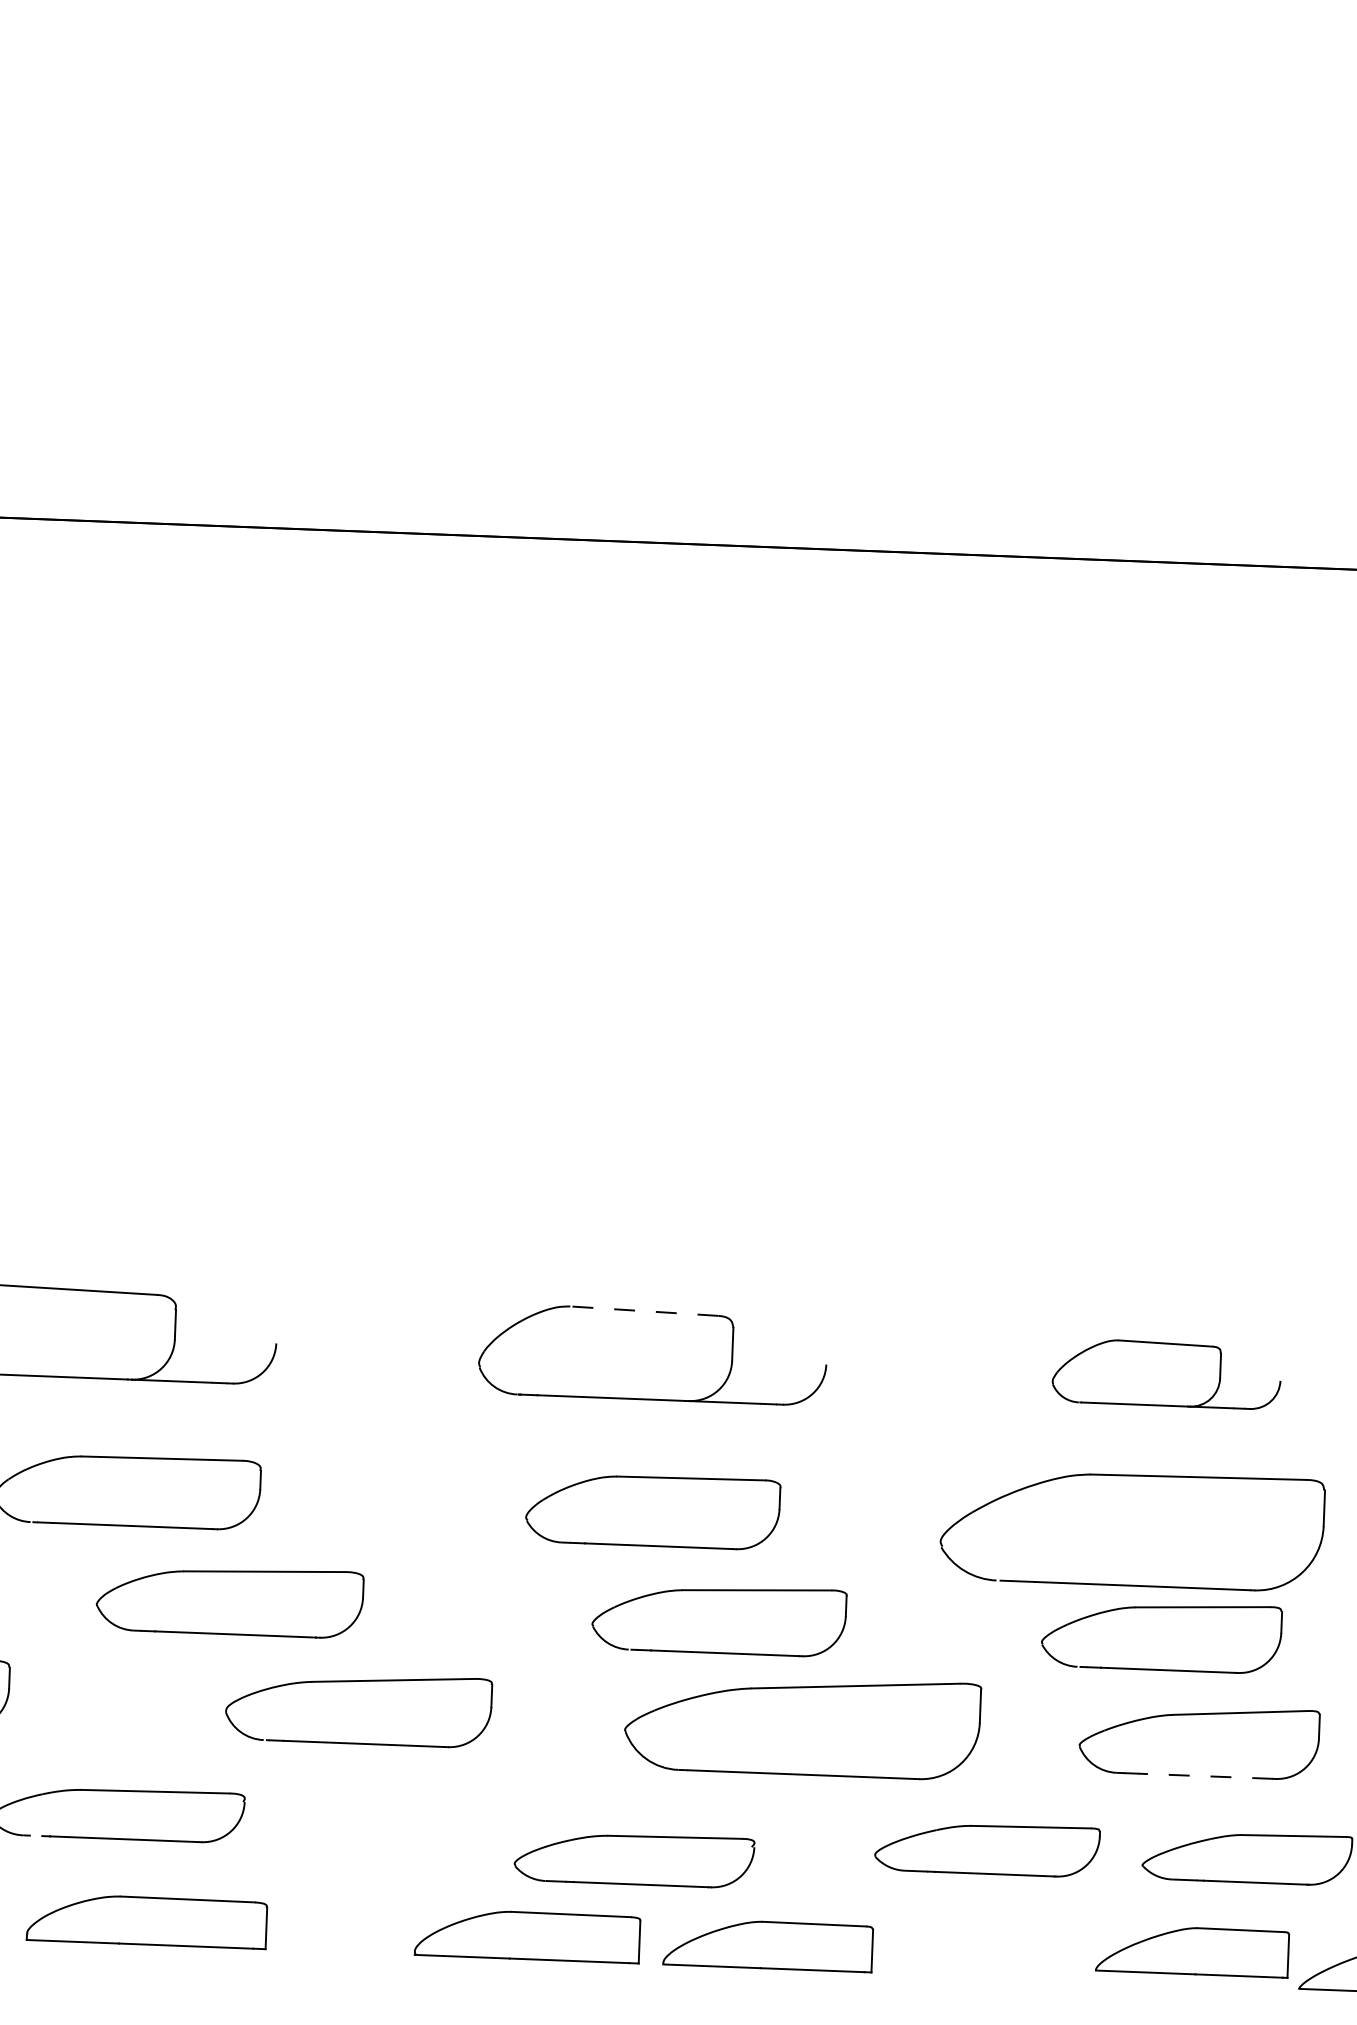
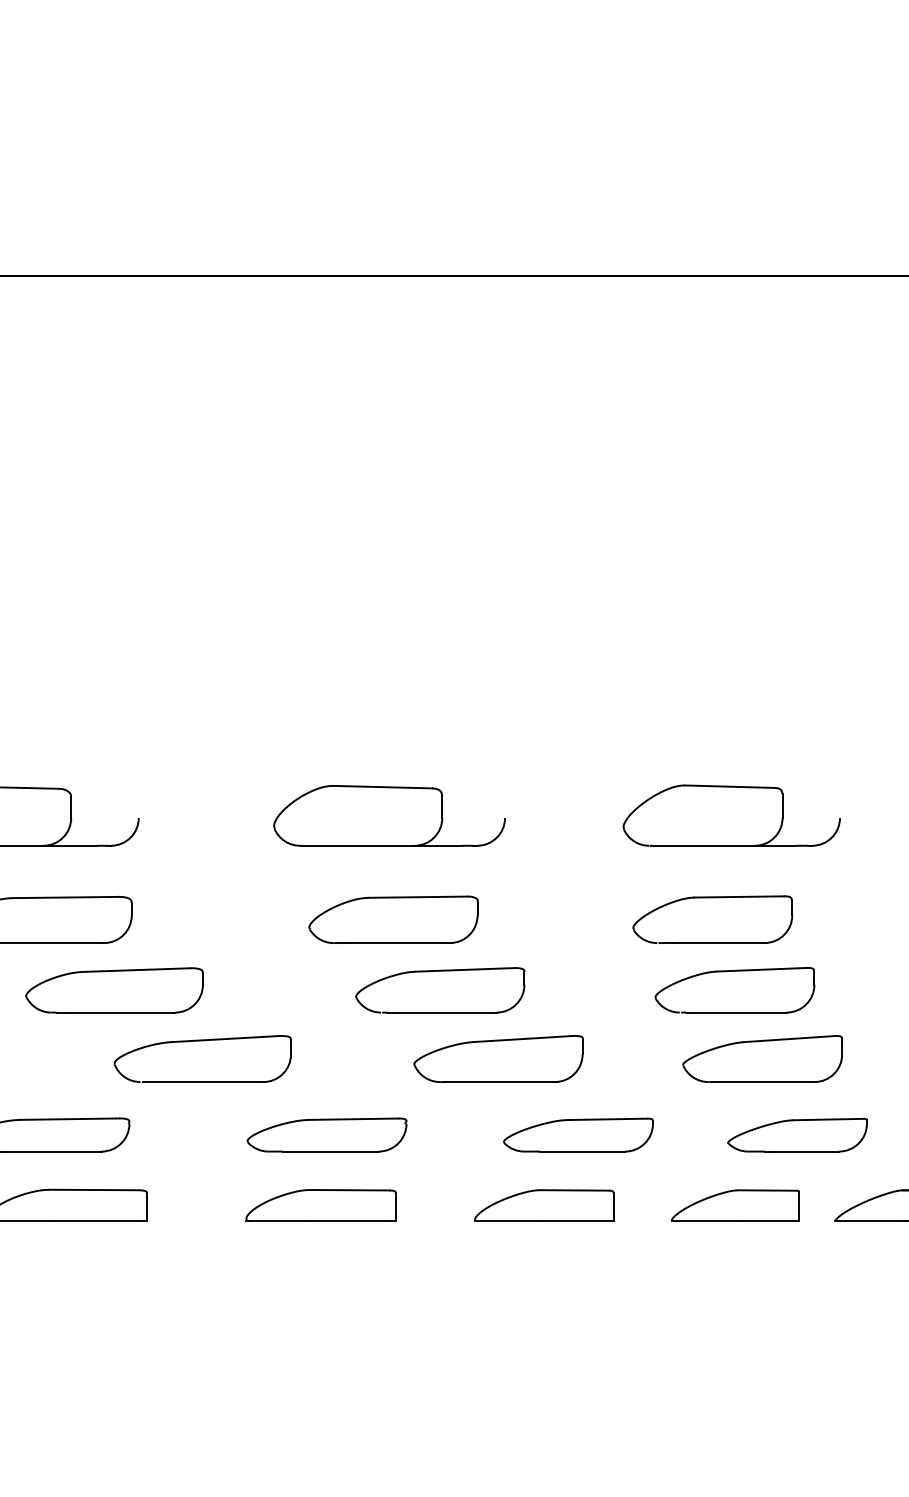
line: (644, 1311) -> (382, 787), dashed -> solid
part: (1166, 1373) -> (731, 815), size x1.43
part: (1131, 1528) -> (712, 919), size x0.62
part: (802, 1725) -> (498, 1058), size x0.71
line: (1205, 1776) -> (767, 1082), dashed -> solid
part: (987, 1848) -> (578, 1134), moved
part: (633, 1858) -> (326, 1134), moved
part: (768, 1945) -> (544, 1205), moved
part: (1192, 1950) -> (735, 1205), moved

